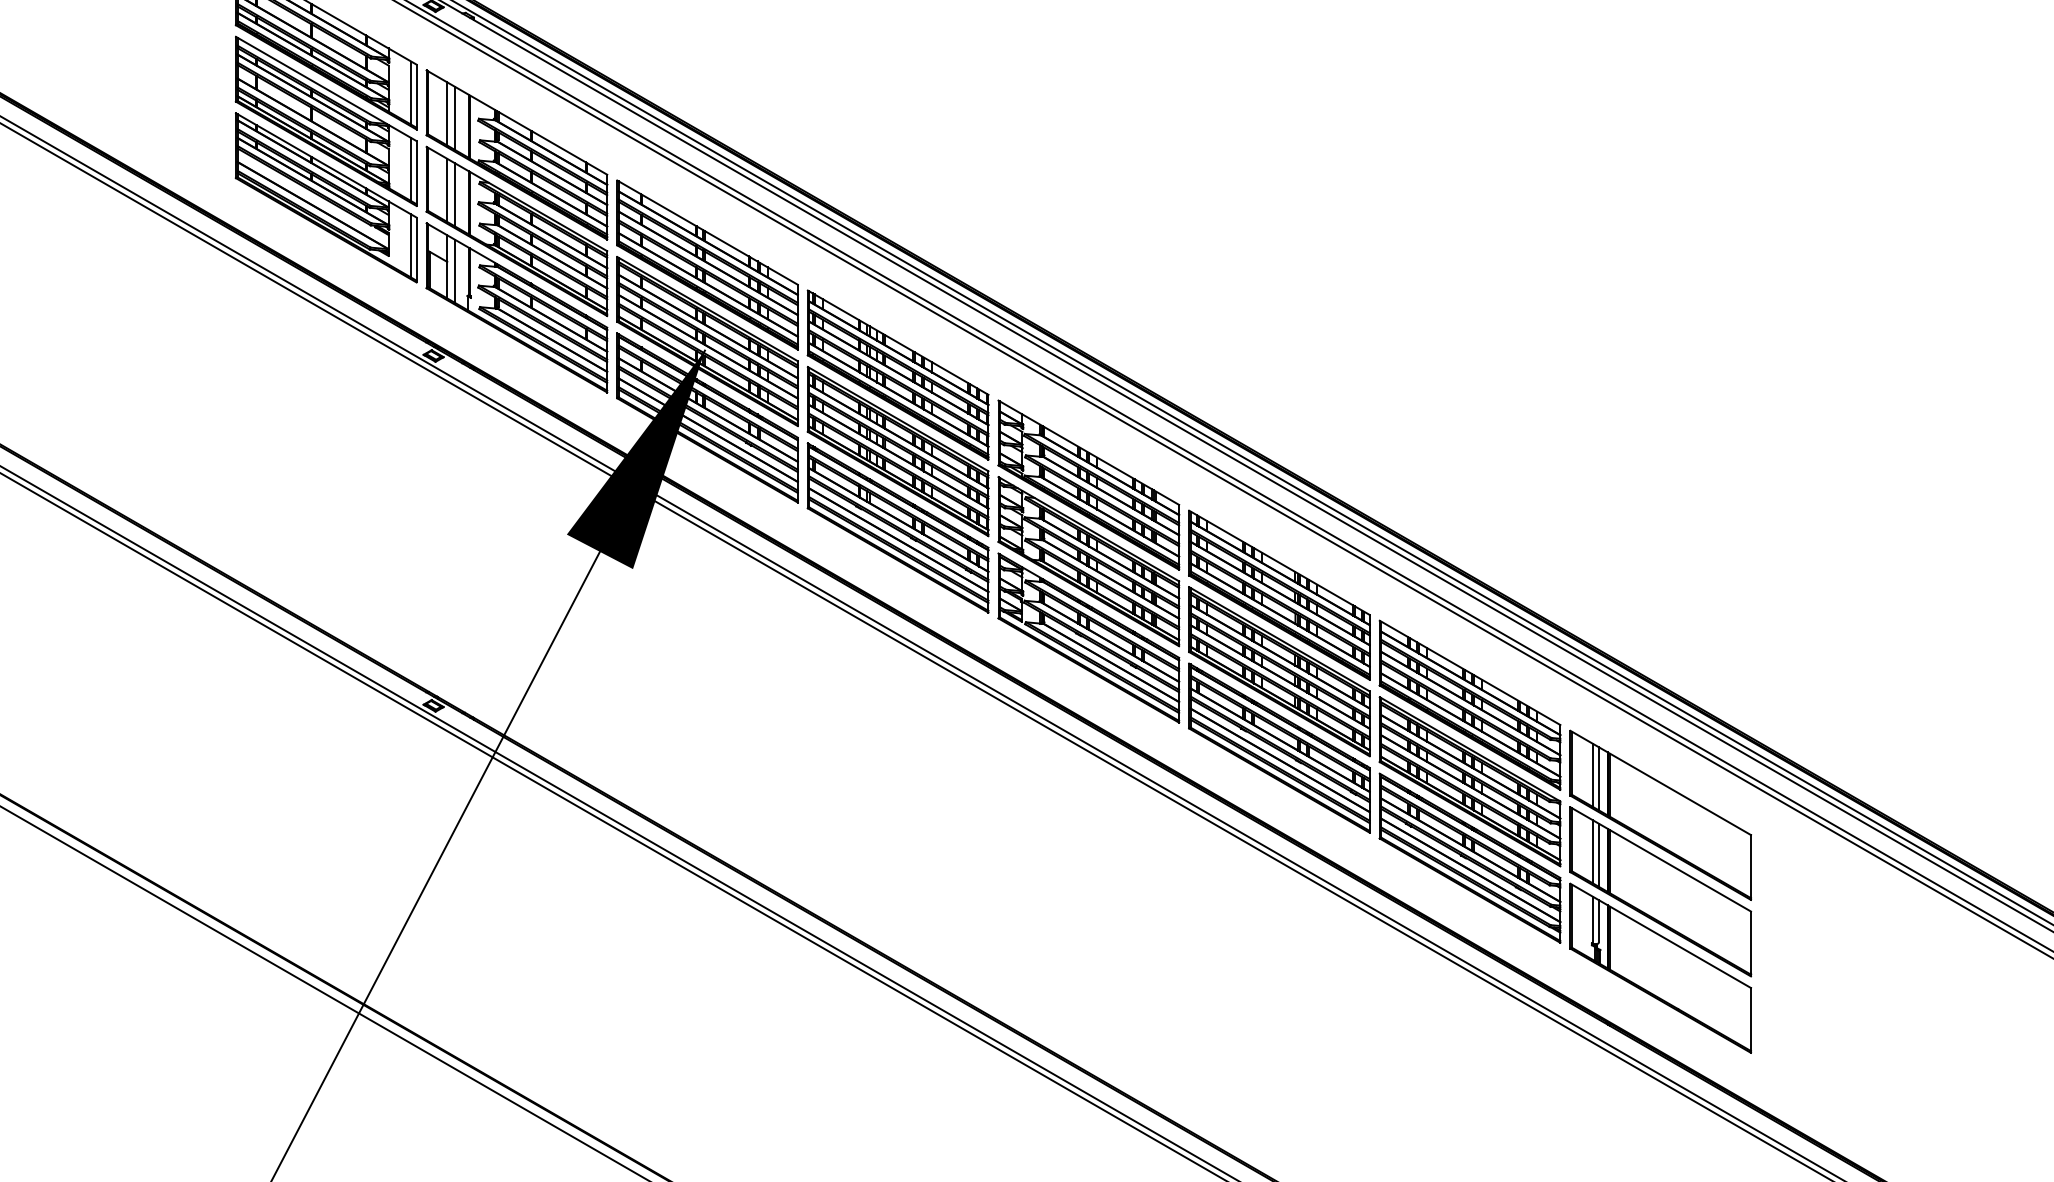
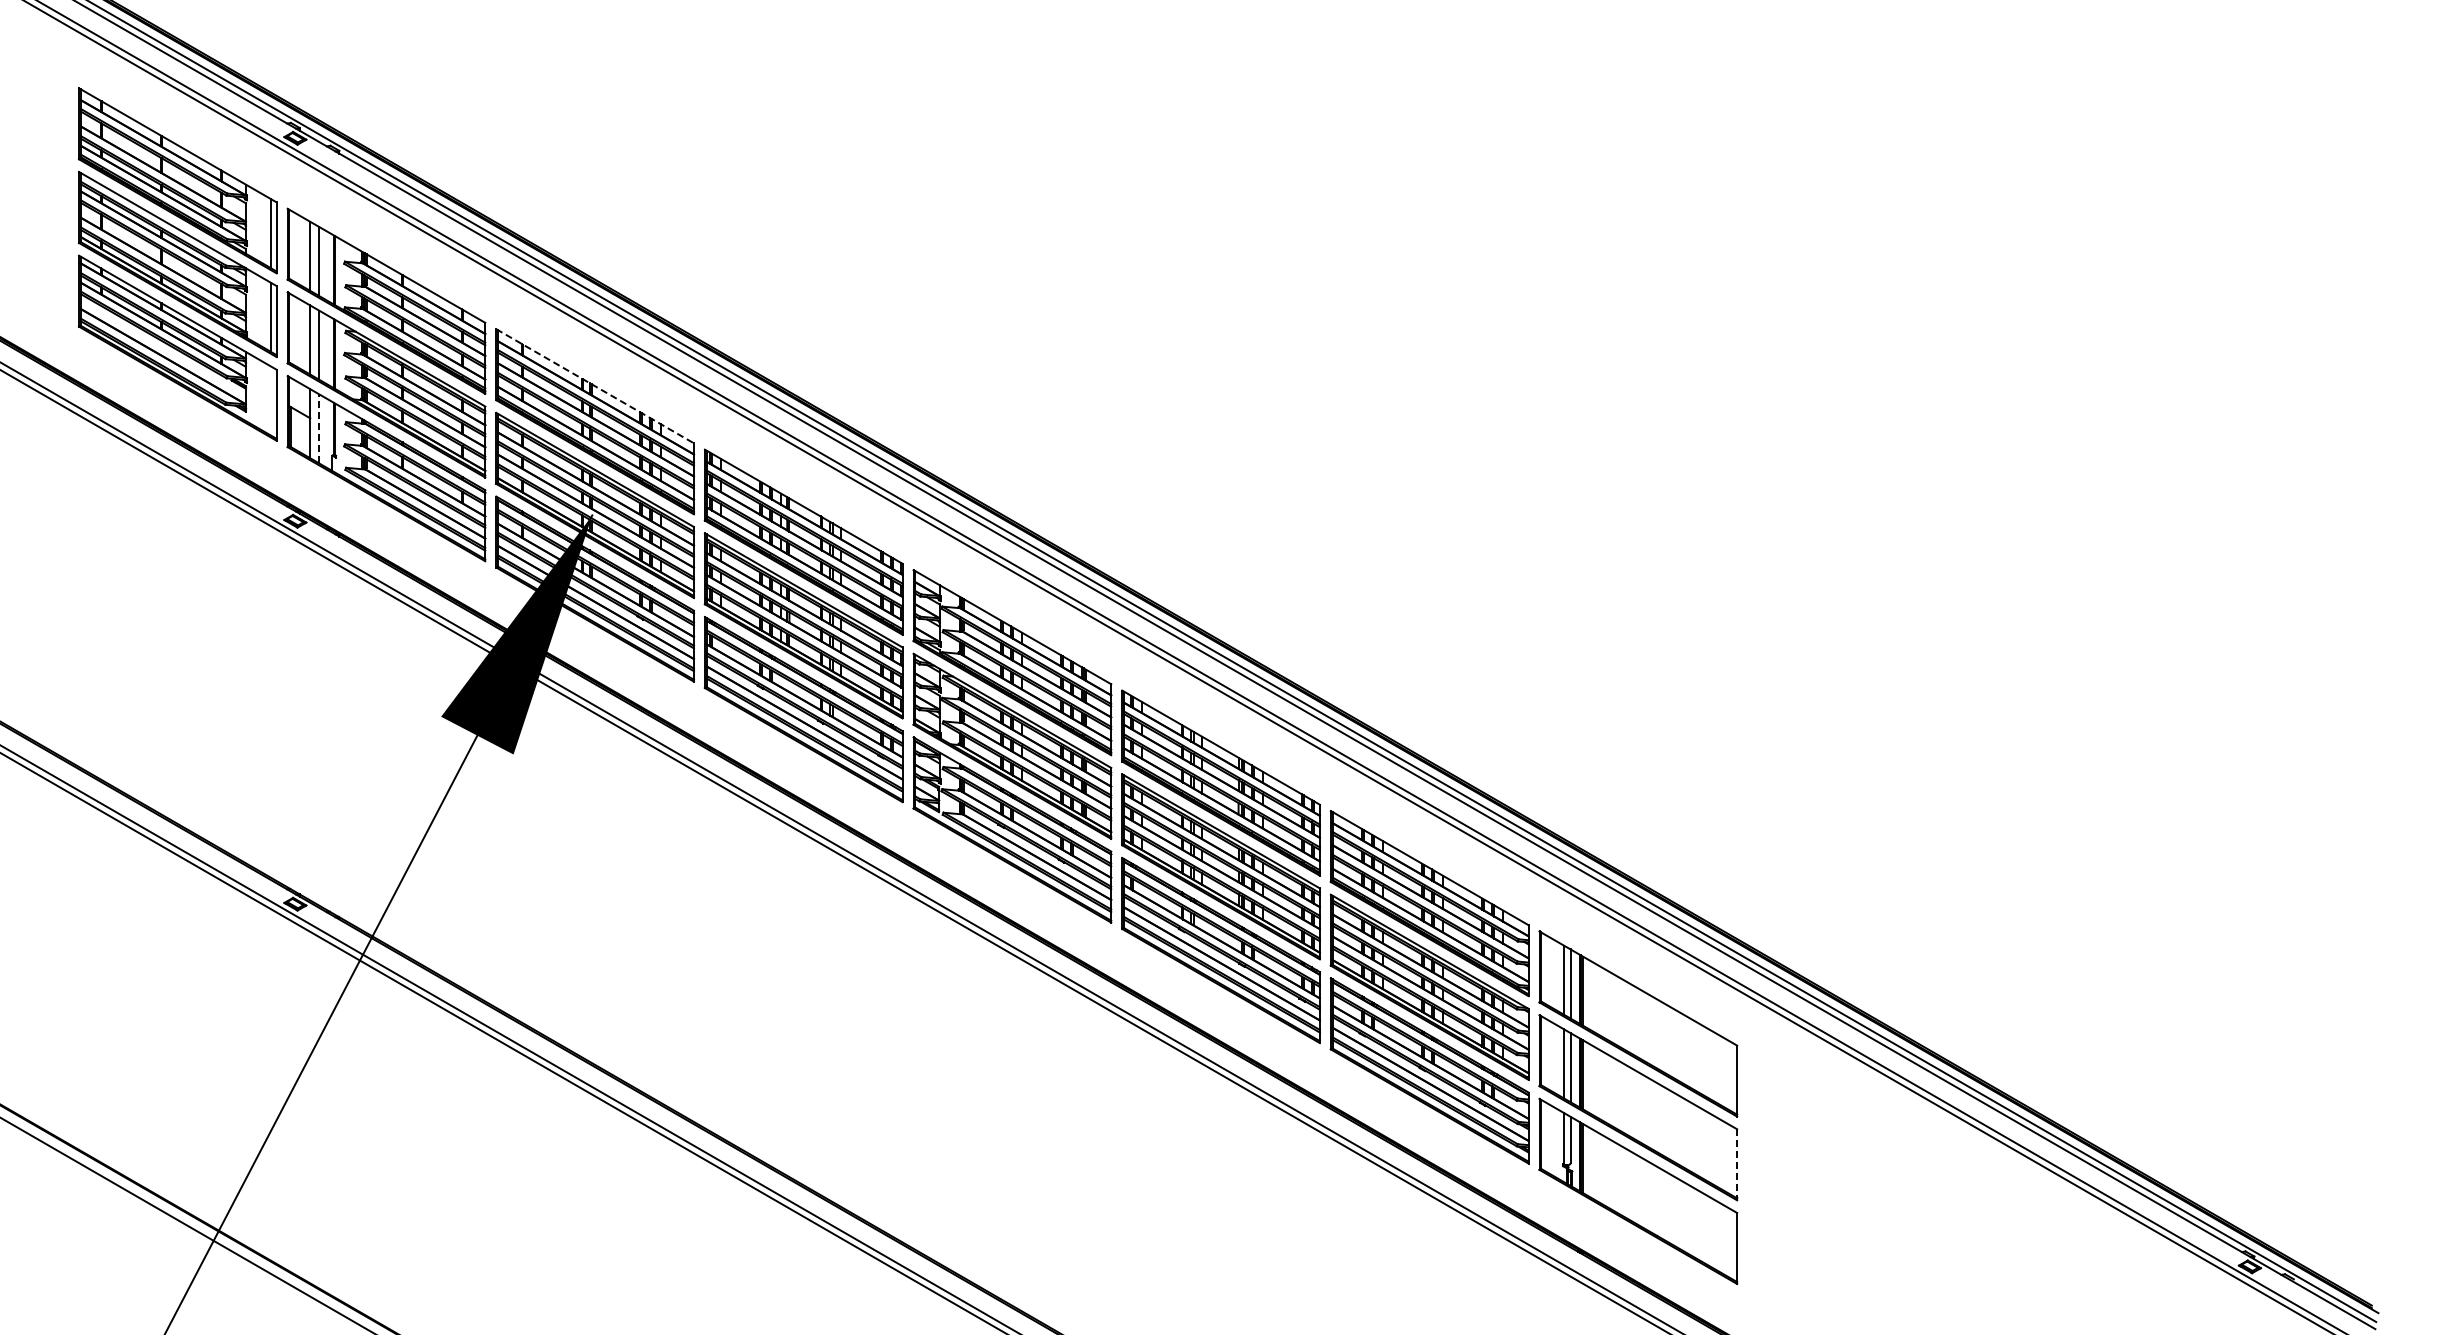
line: (707, 232) -> (595, 386), solid -> dashed
line: (410, 245) -> (270, 400), removed
line: (455, 271) -> (319, 428), solid -> dashed
line: (1751, 943) -> (1737, 1164), solid -> dashed

